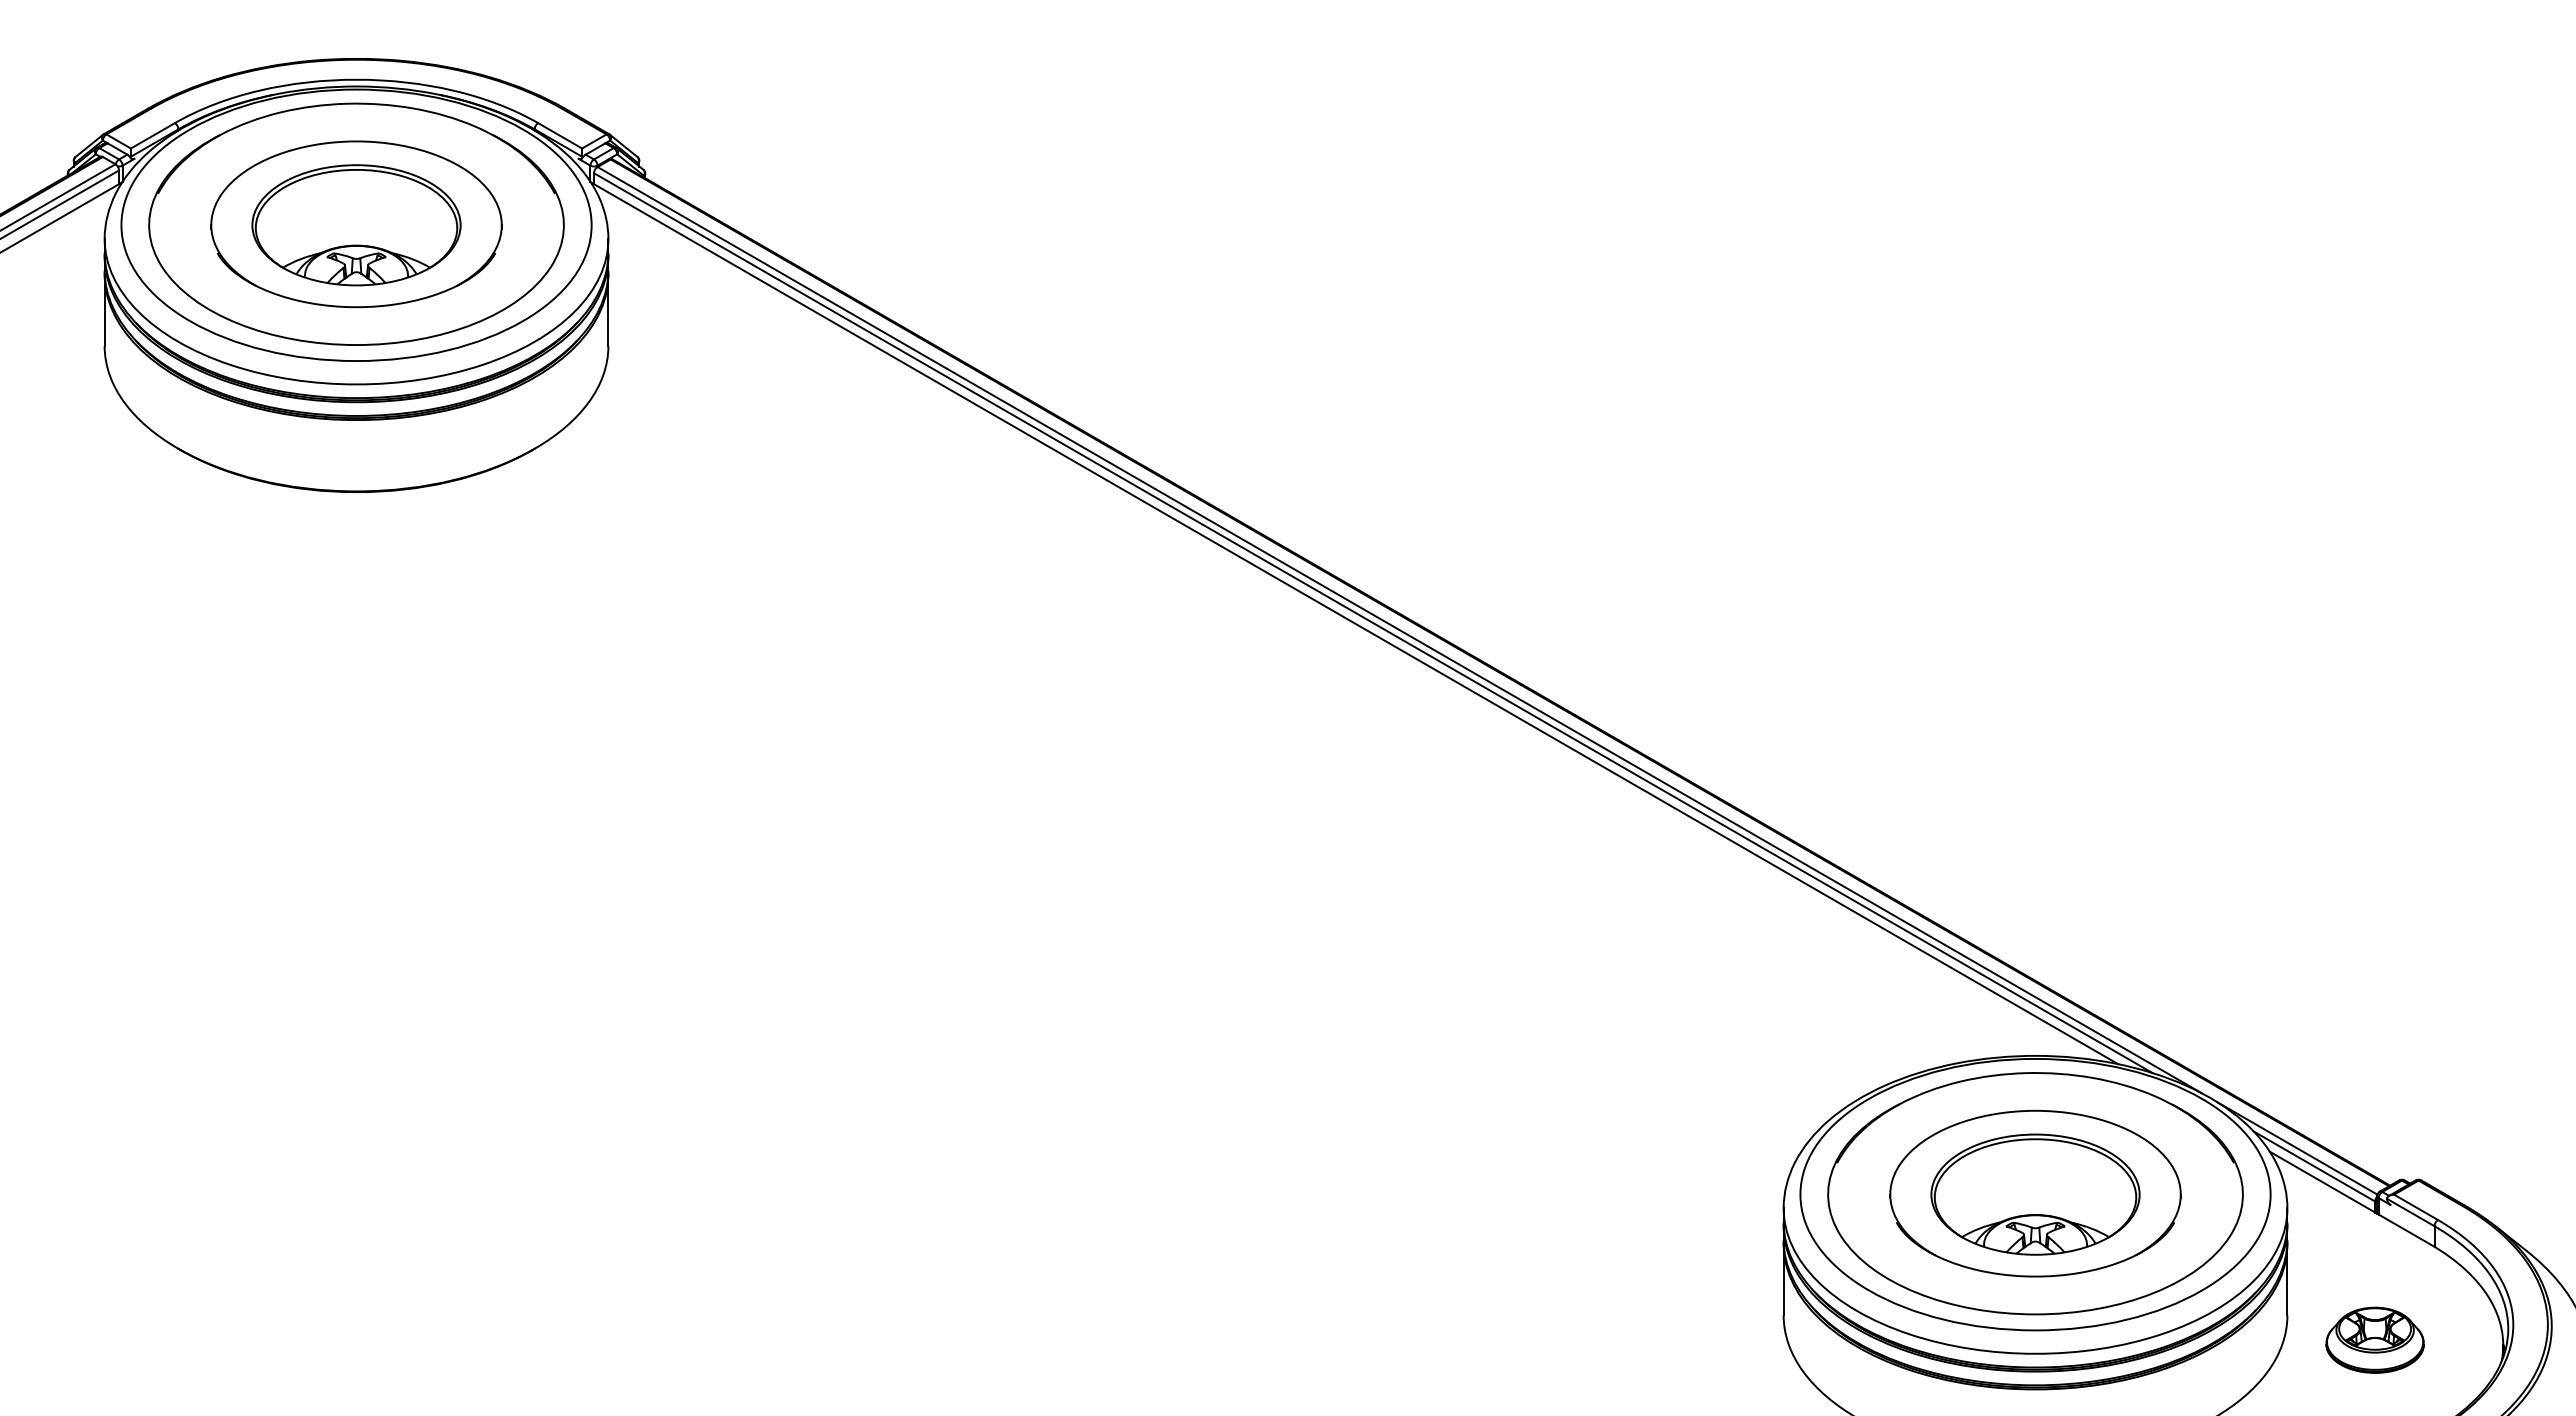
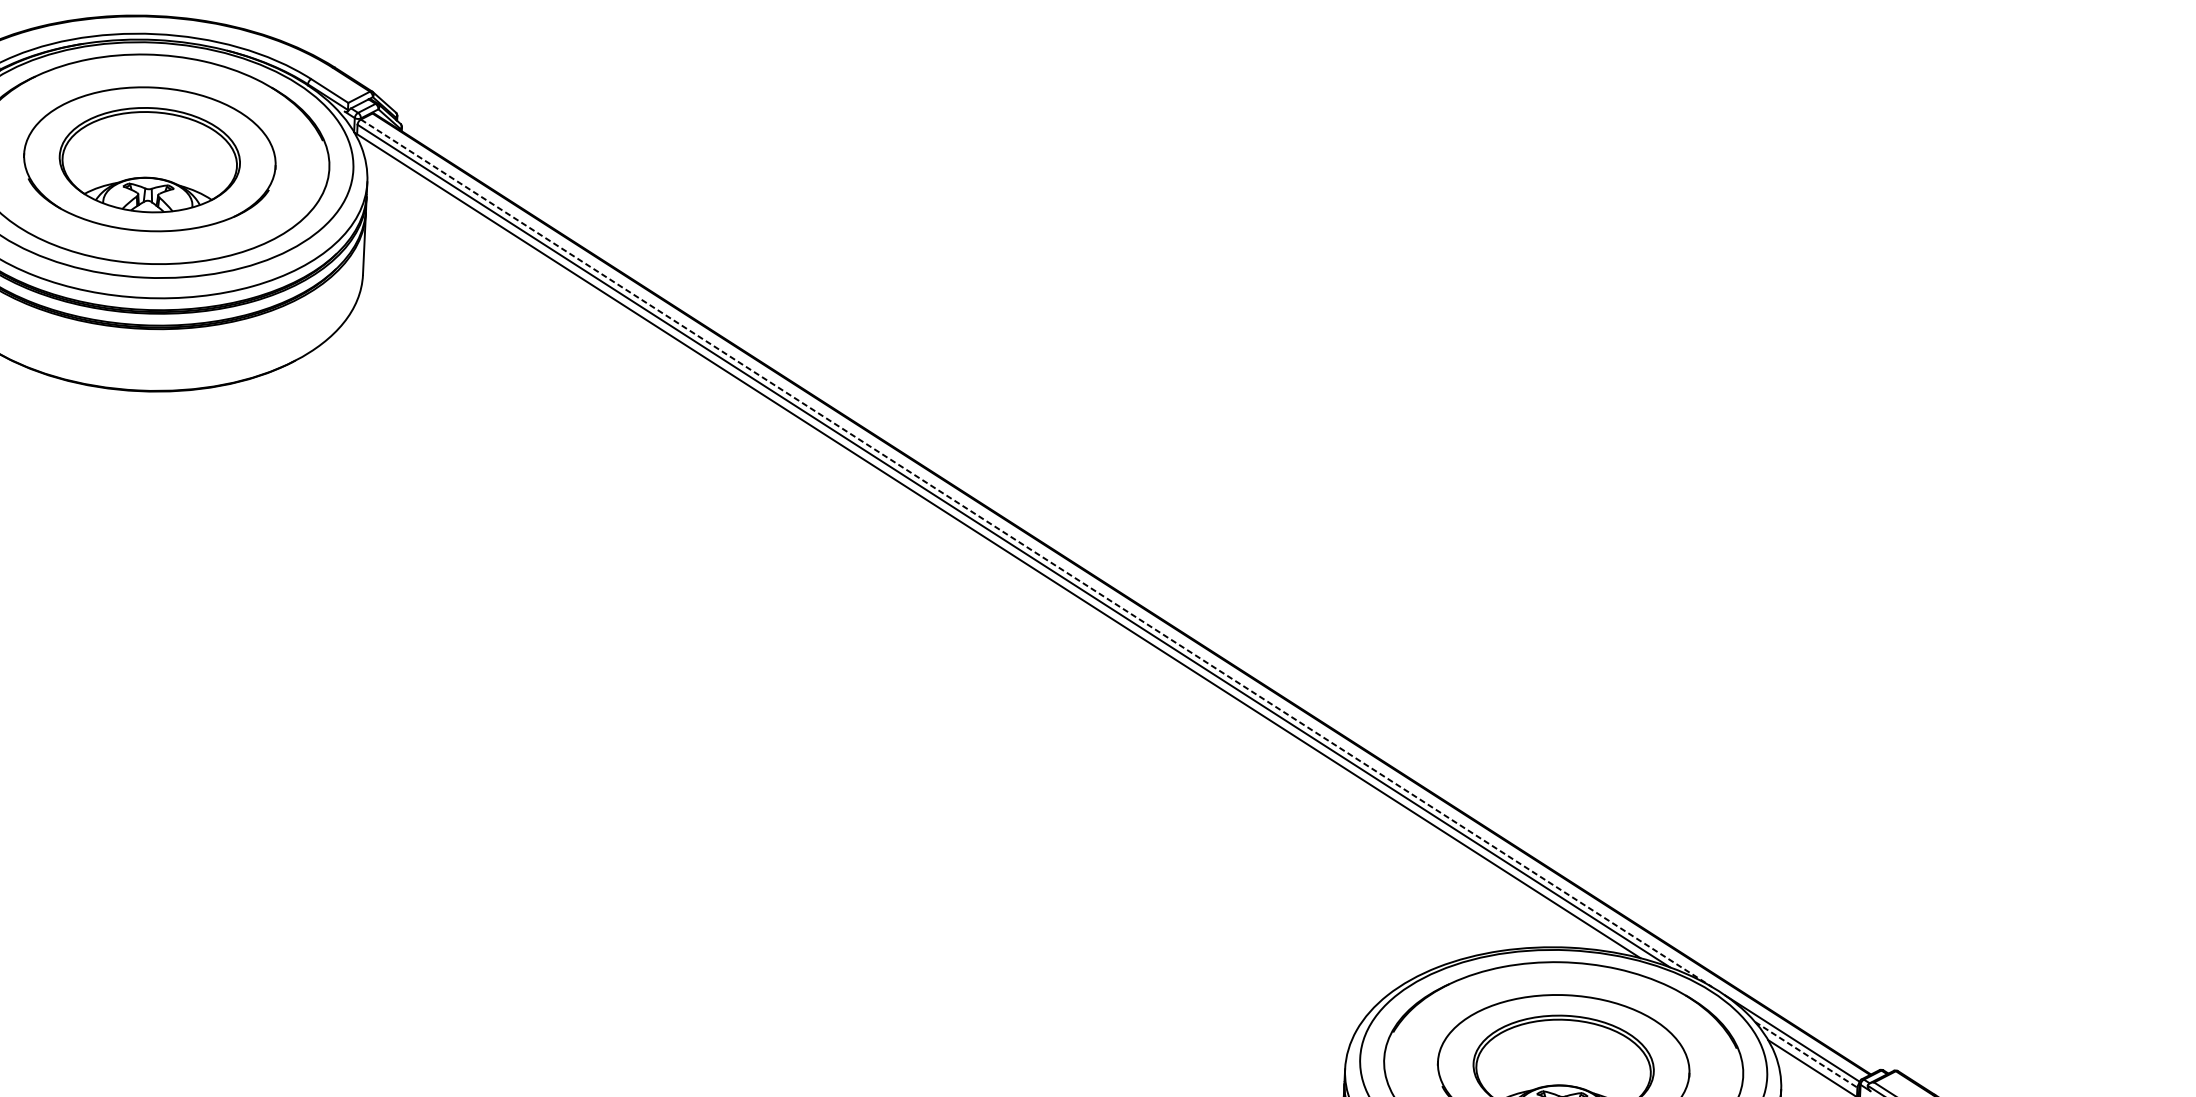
line: (1400, 630) -> (1037, 553), solid -> dashed
line: (2314, 1166) -> (1806, 1054), solid -> dashed

